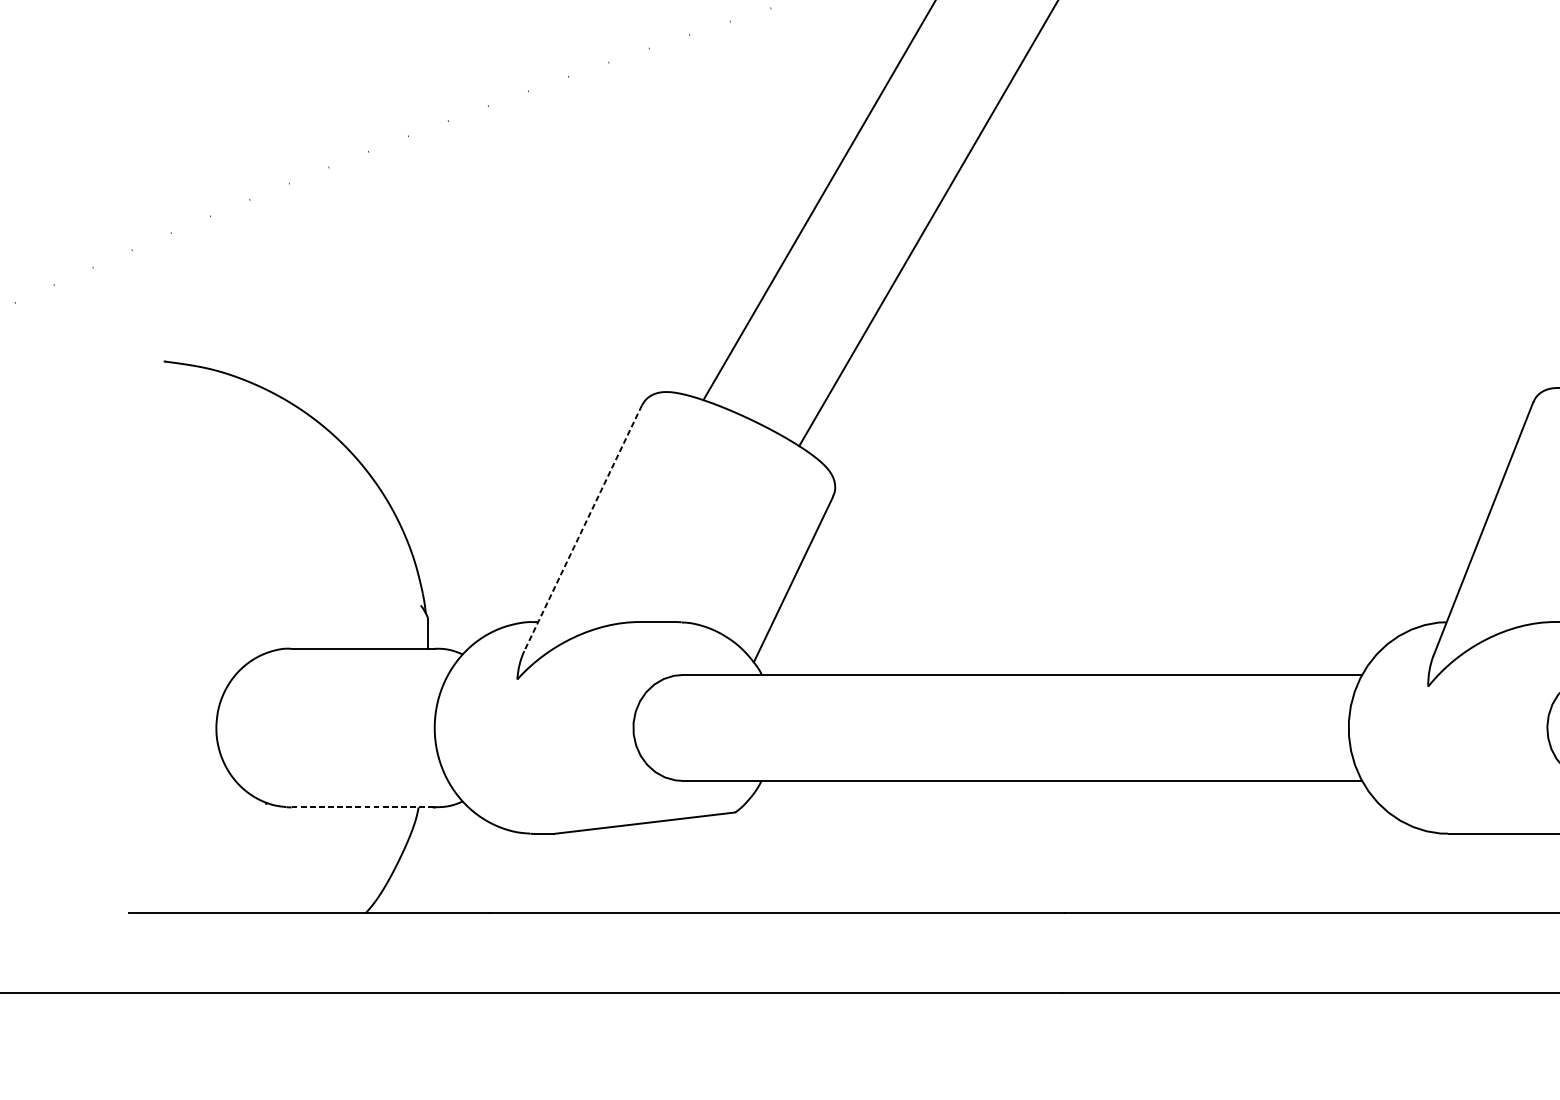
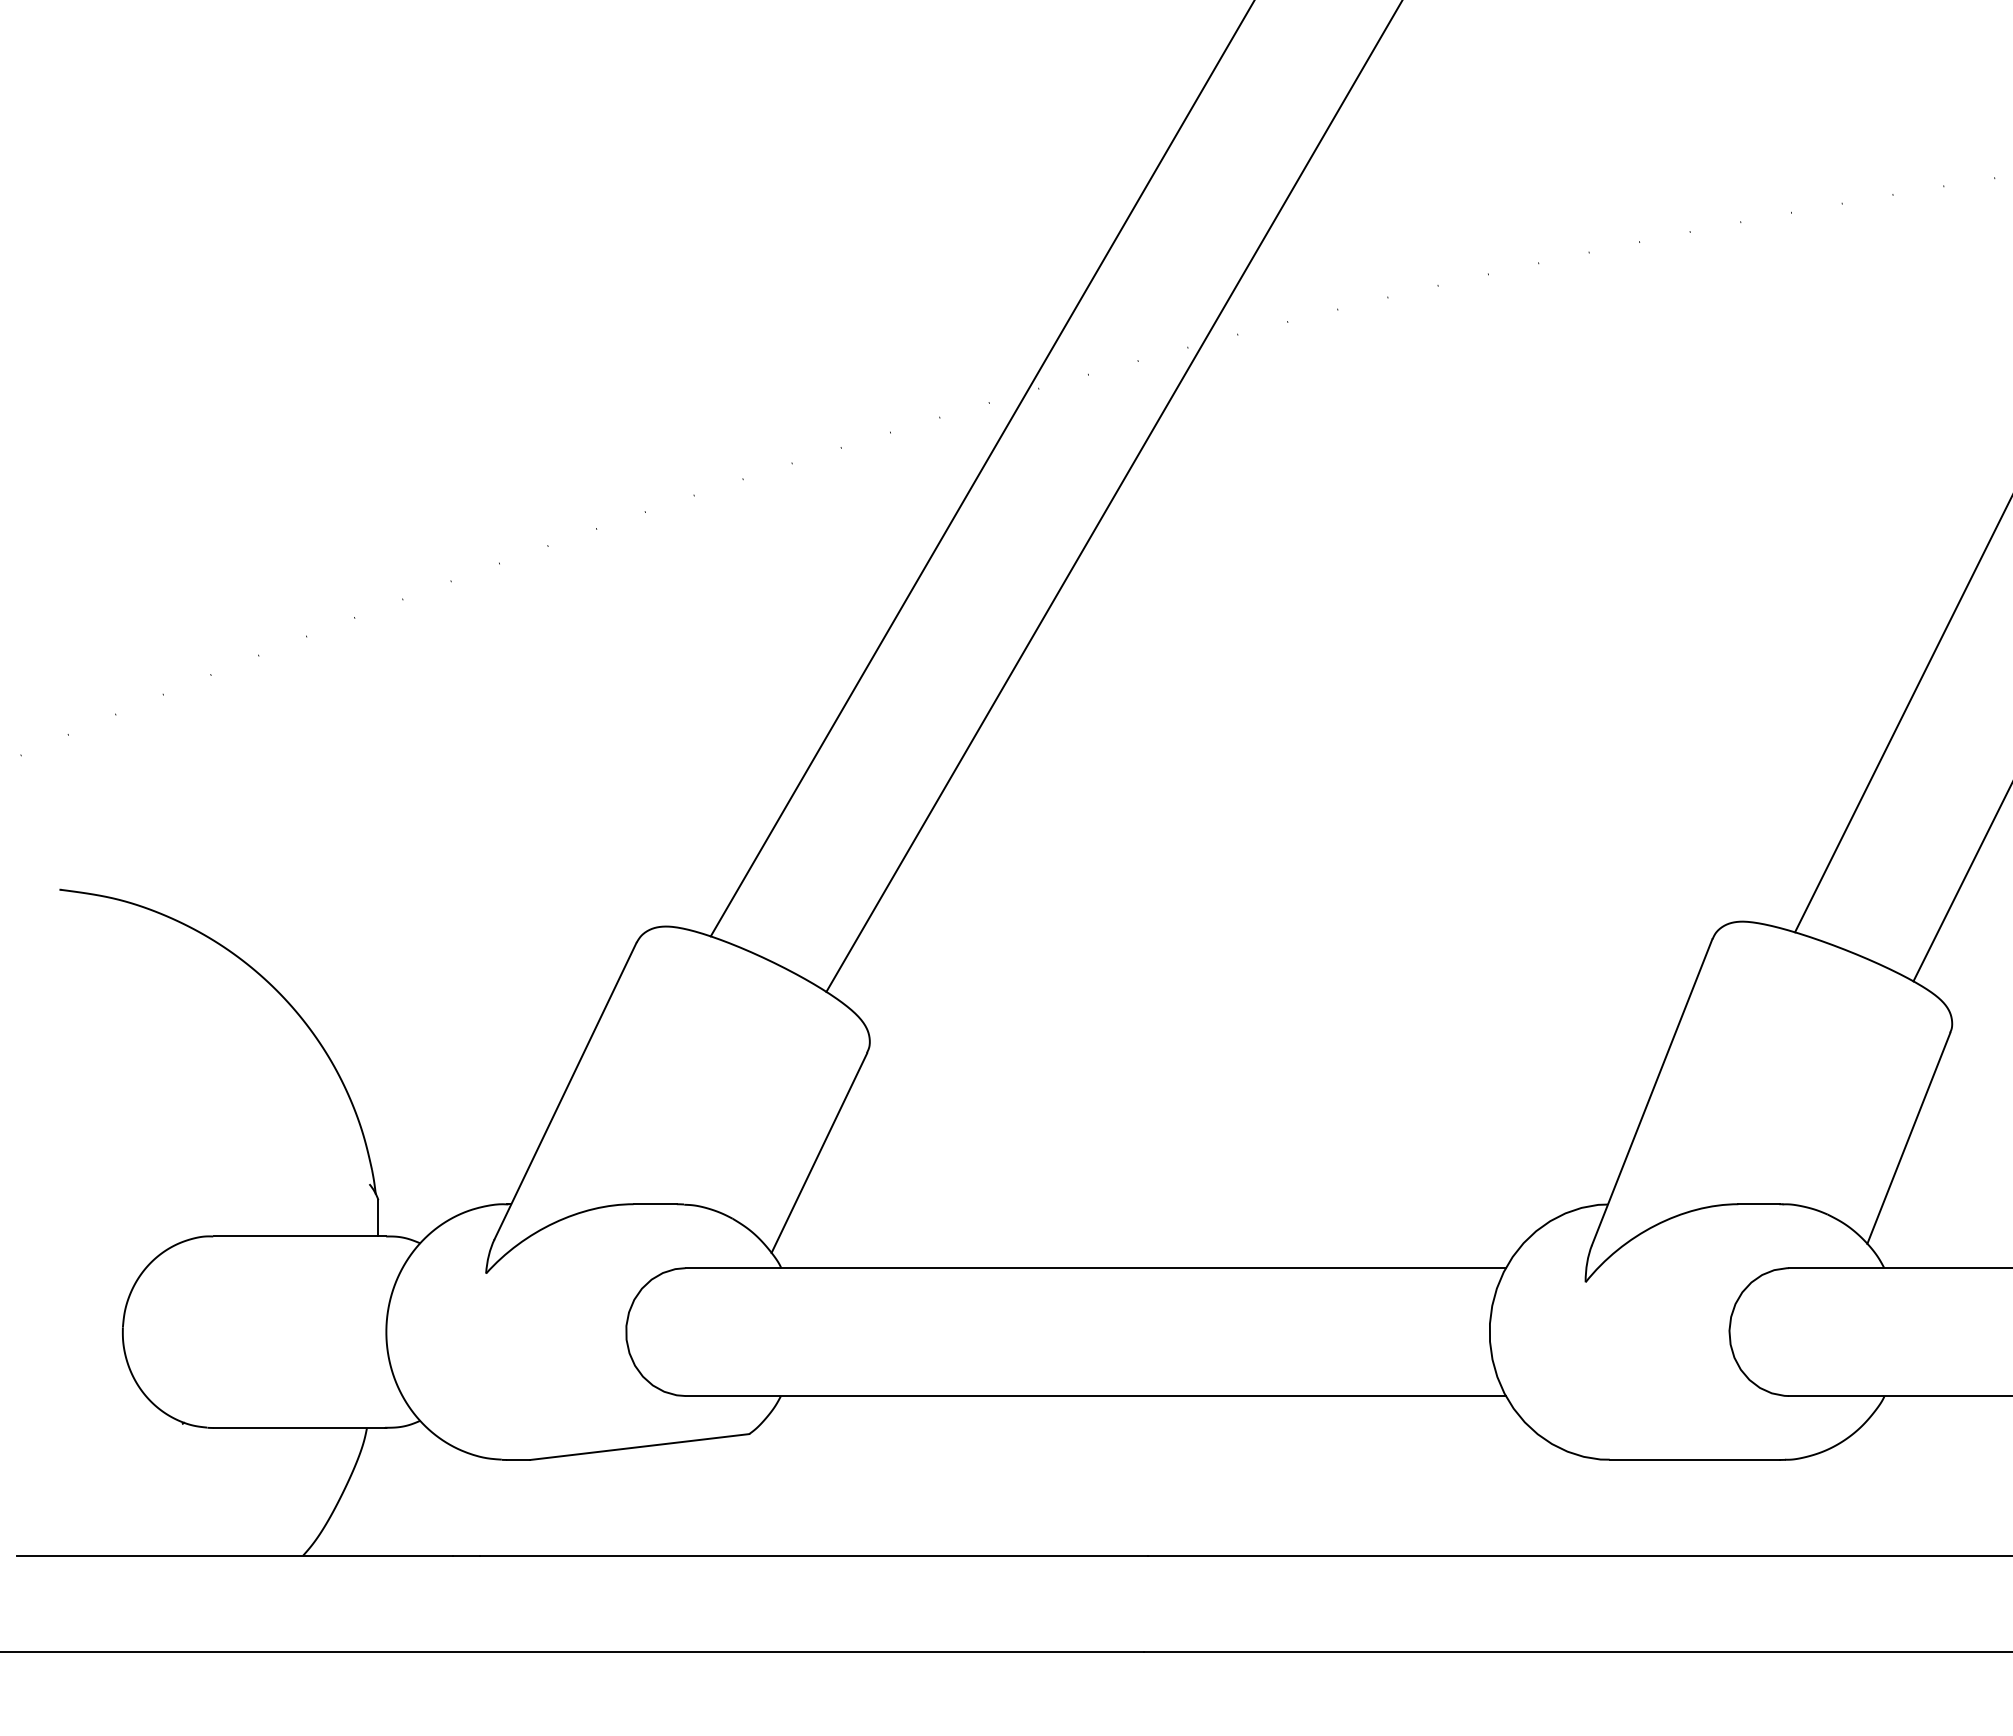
line: (583, 528) -> (565, 1091), dashed -> solid
line: (363, 807) -> (300, 1428), dashed -> solid

